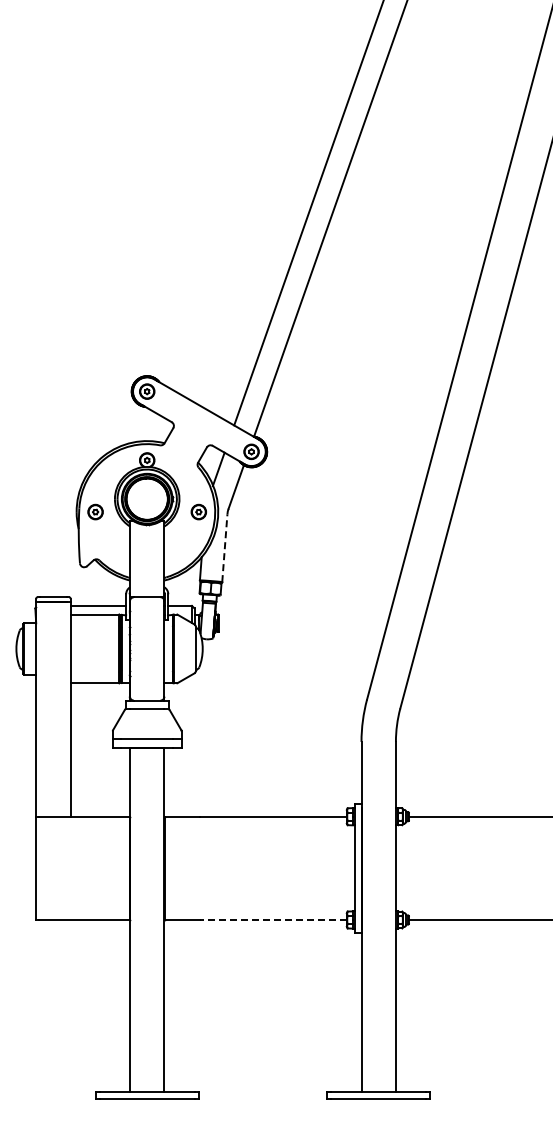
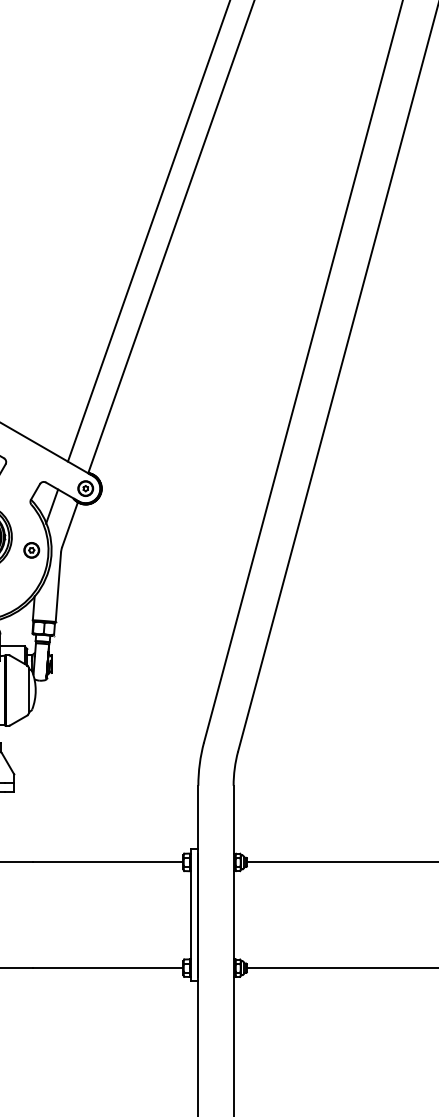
line: (224, 548) -> (58, 587), dashed -> solid
line: (273, 920) -> (108, 968), dashed -> solid

